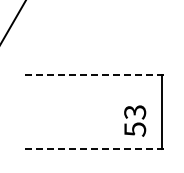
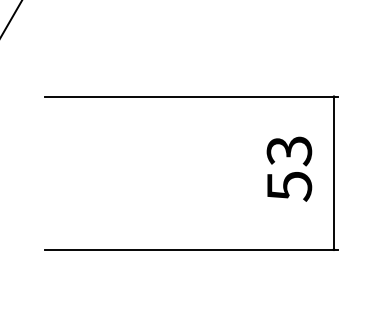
line: (92, 74) -> (191, 95), dashed -> solid
text: (135, 120) -> (290, 167), moved
line: (92, 149) -> (191, 249), dashed -> solid

